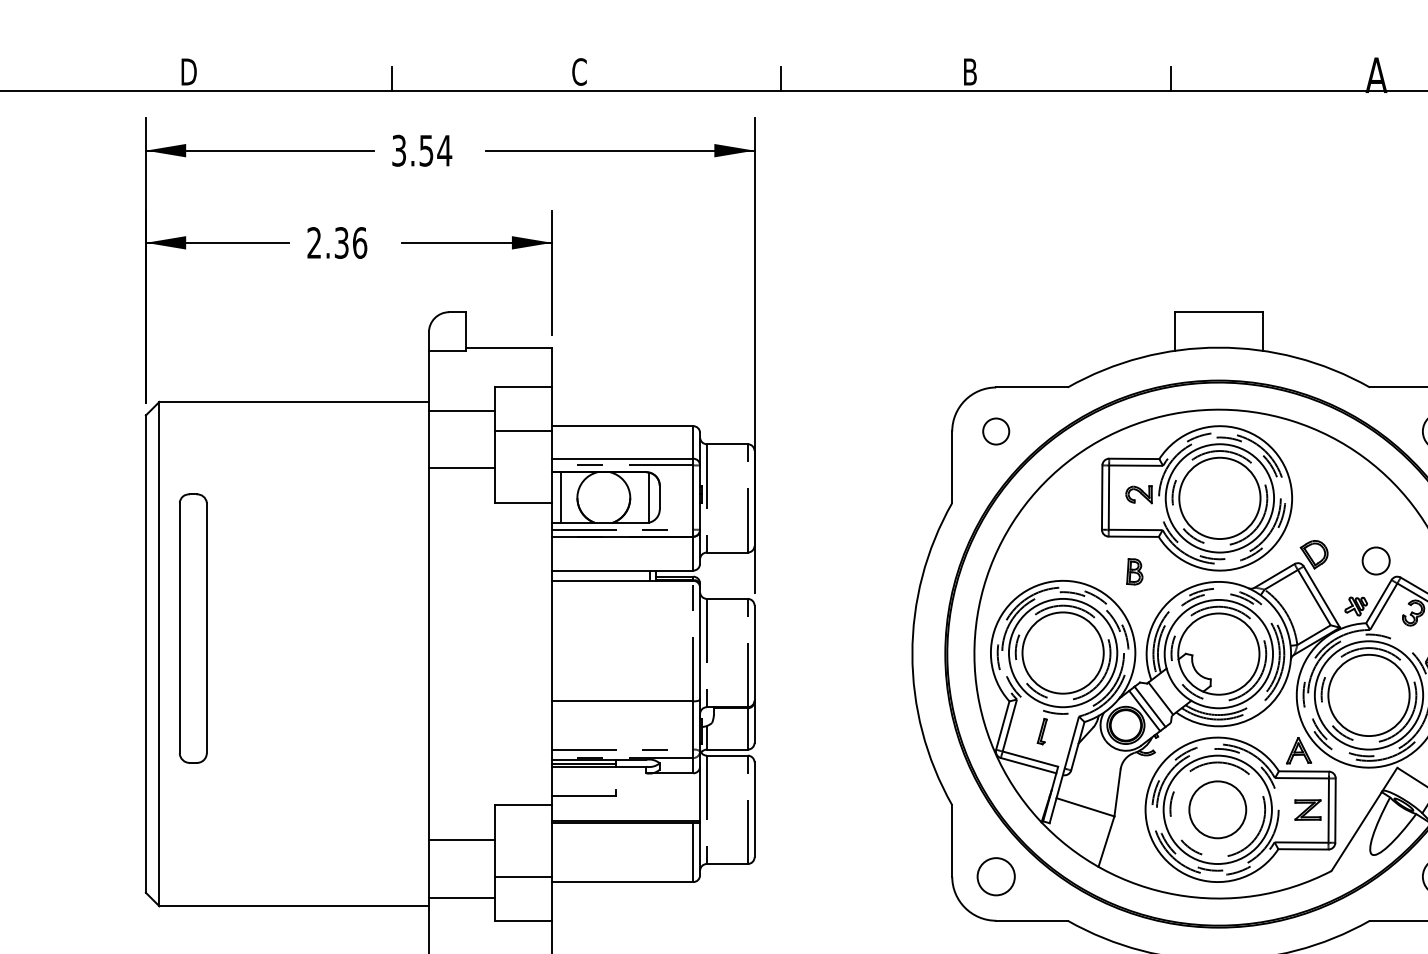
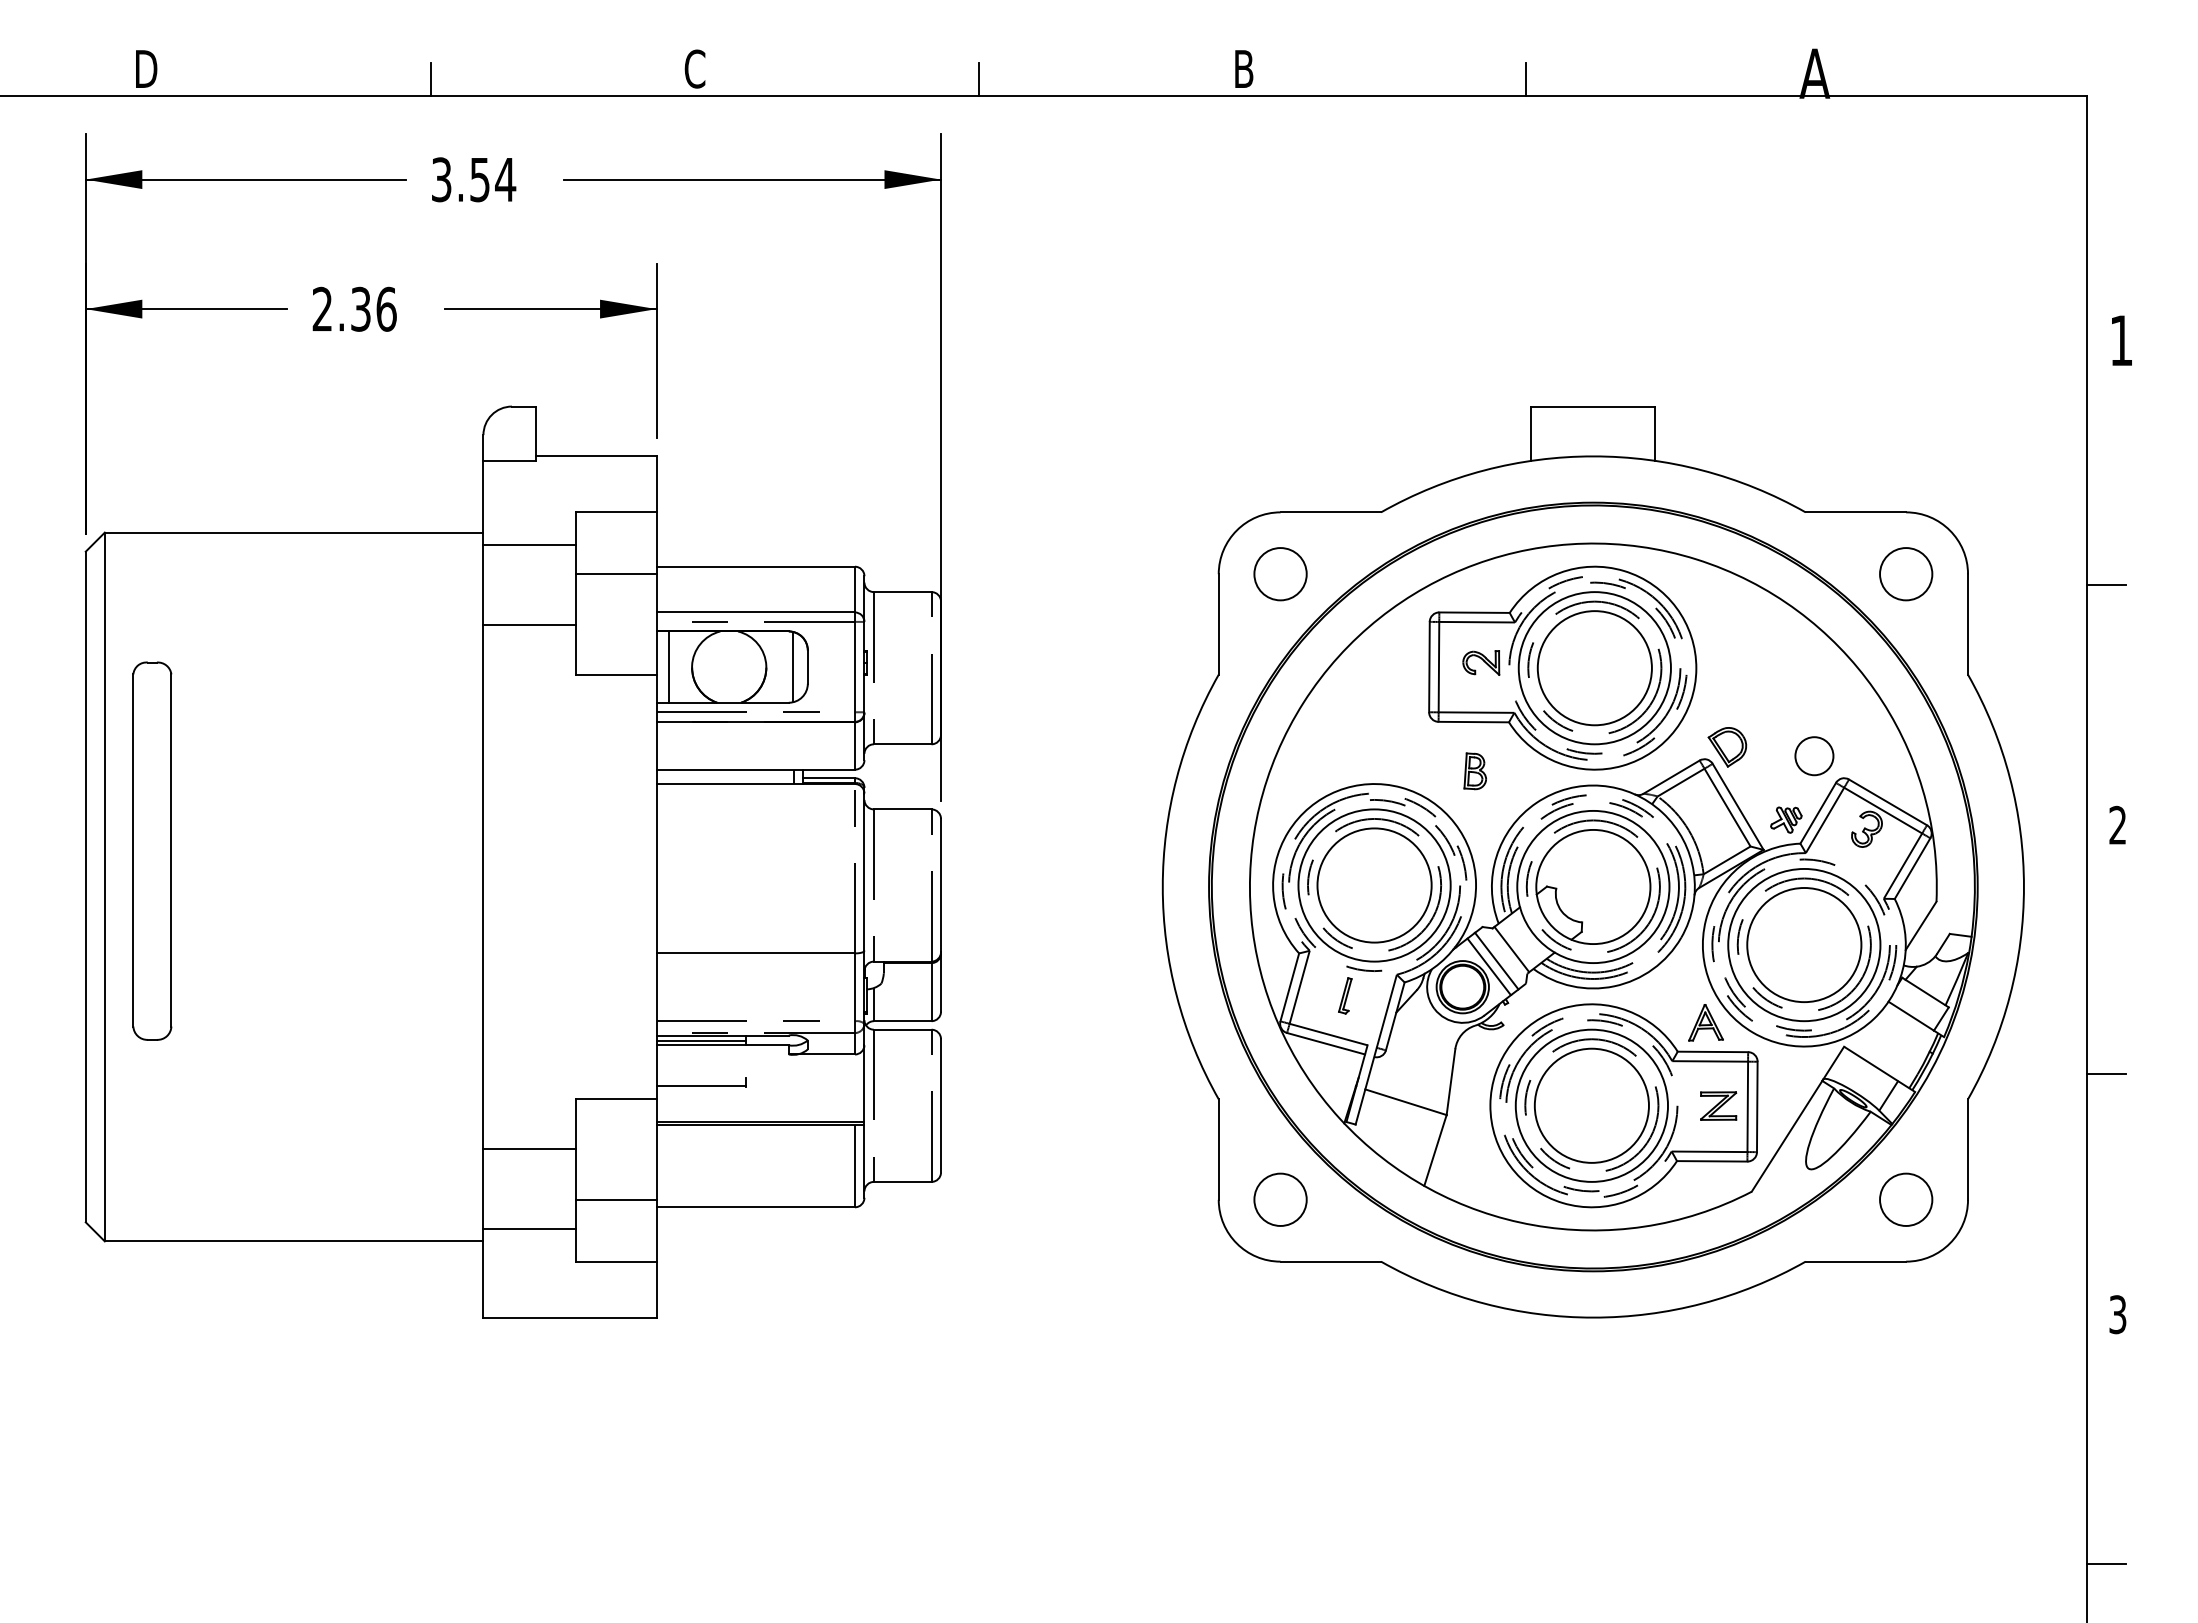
circle: (996, 431) -> (1280, 574), size x1.43
circle: (1217, 809) -> (1591, 1105), size x1.43

